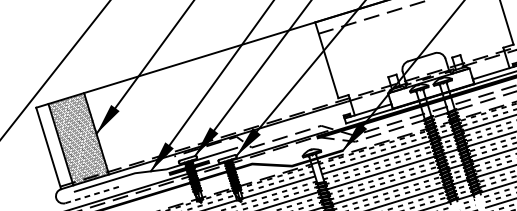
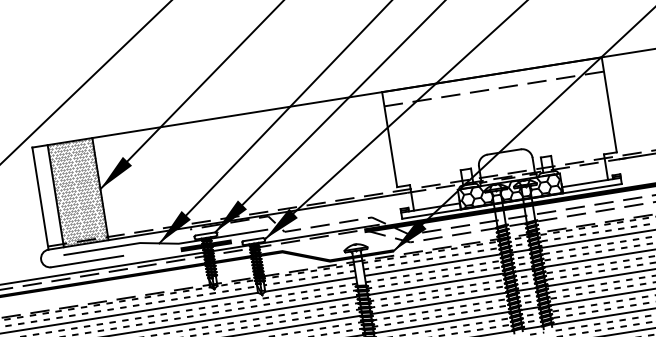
hatch: (430, 88) -> (509, 191), added
line: (94, 194) -> (87, 261), dashed -> solid

